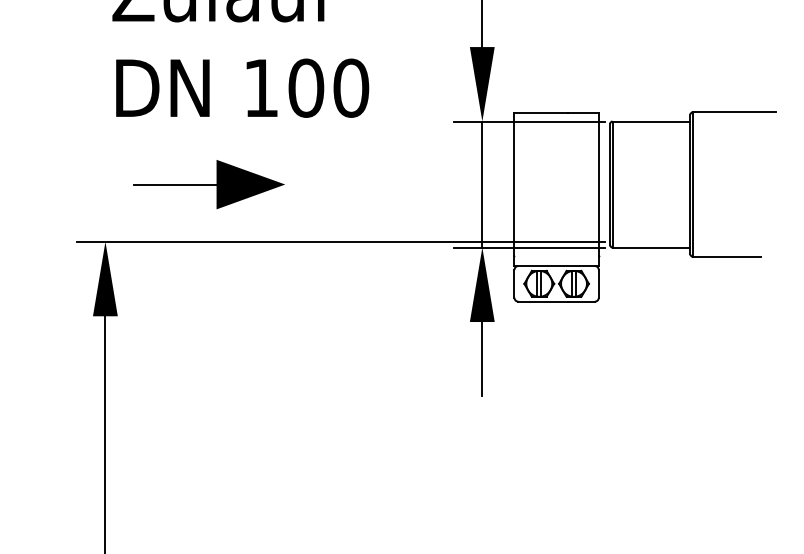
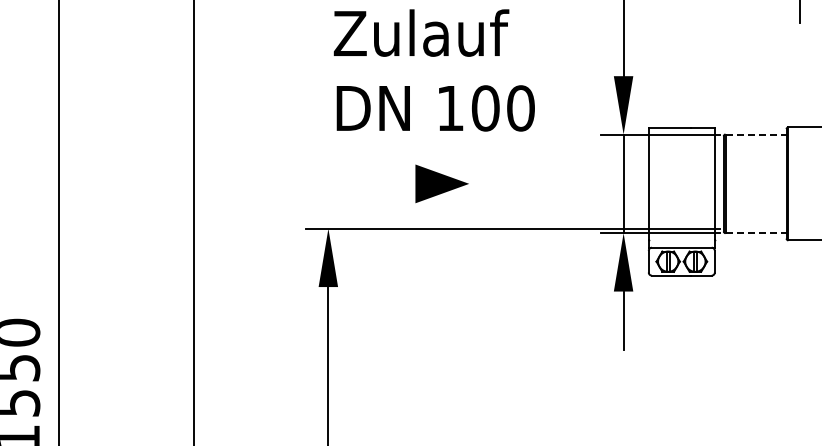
line: (652, 121) -> (756, 134), solid -> dashed
line: (174, 184) -> (382, 183), removed
line: (652, 247) -> (756, 233), solid -> dashed

